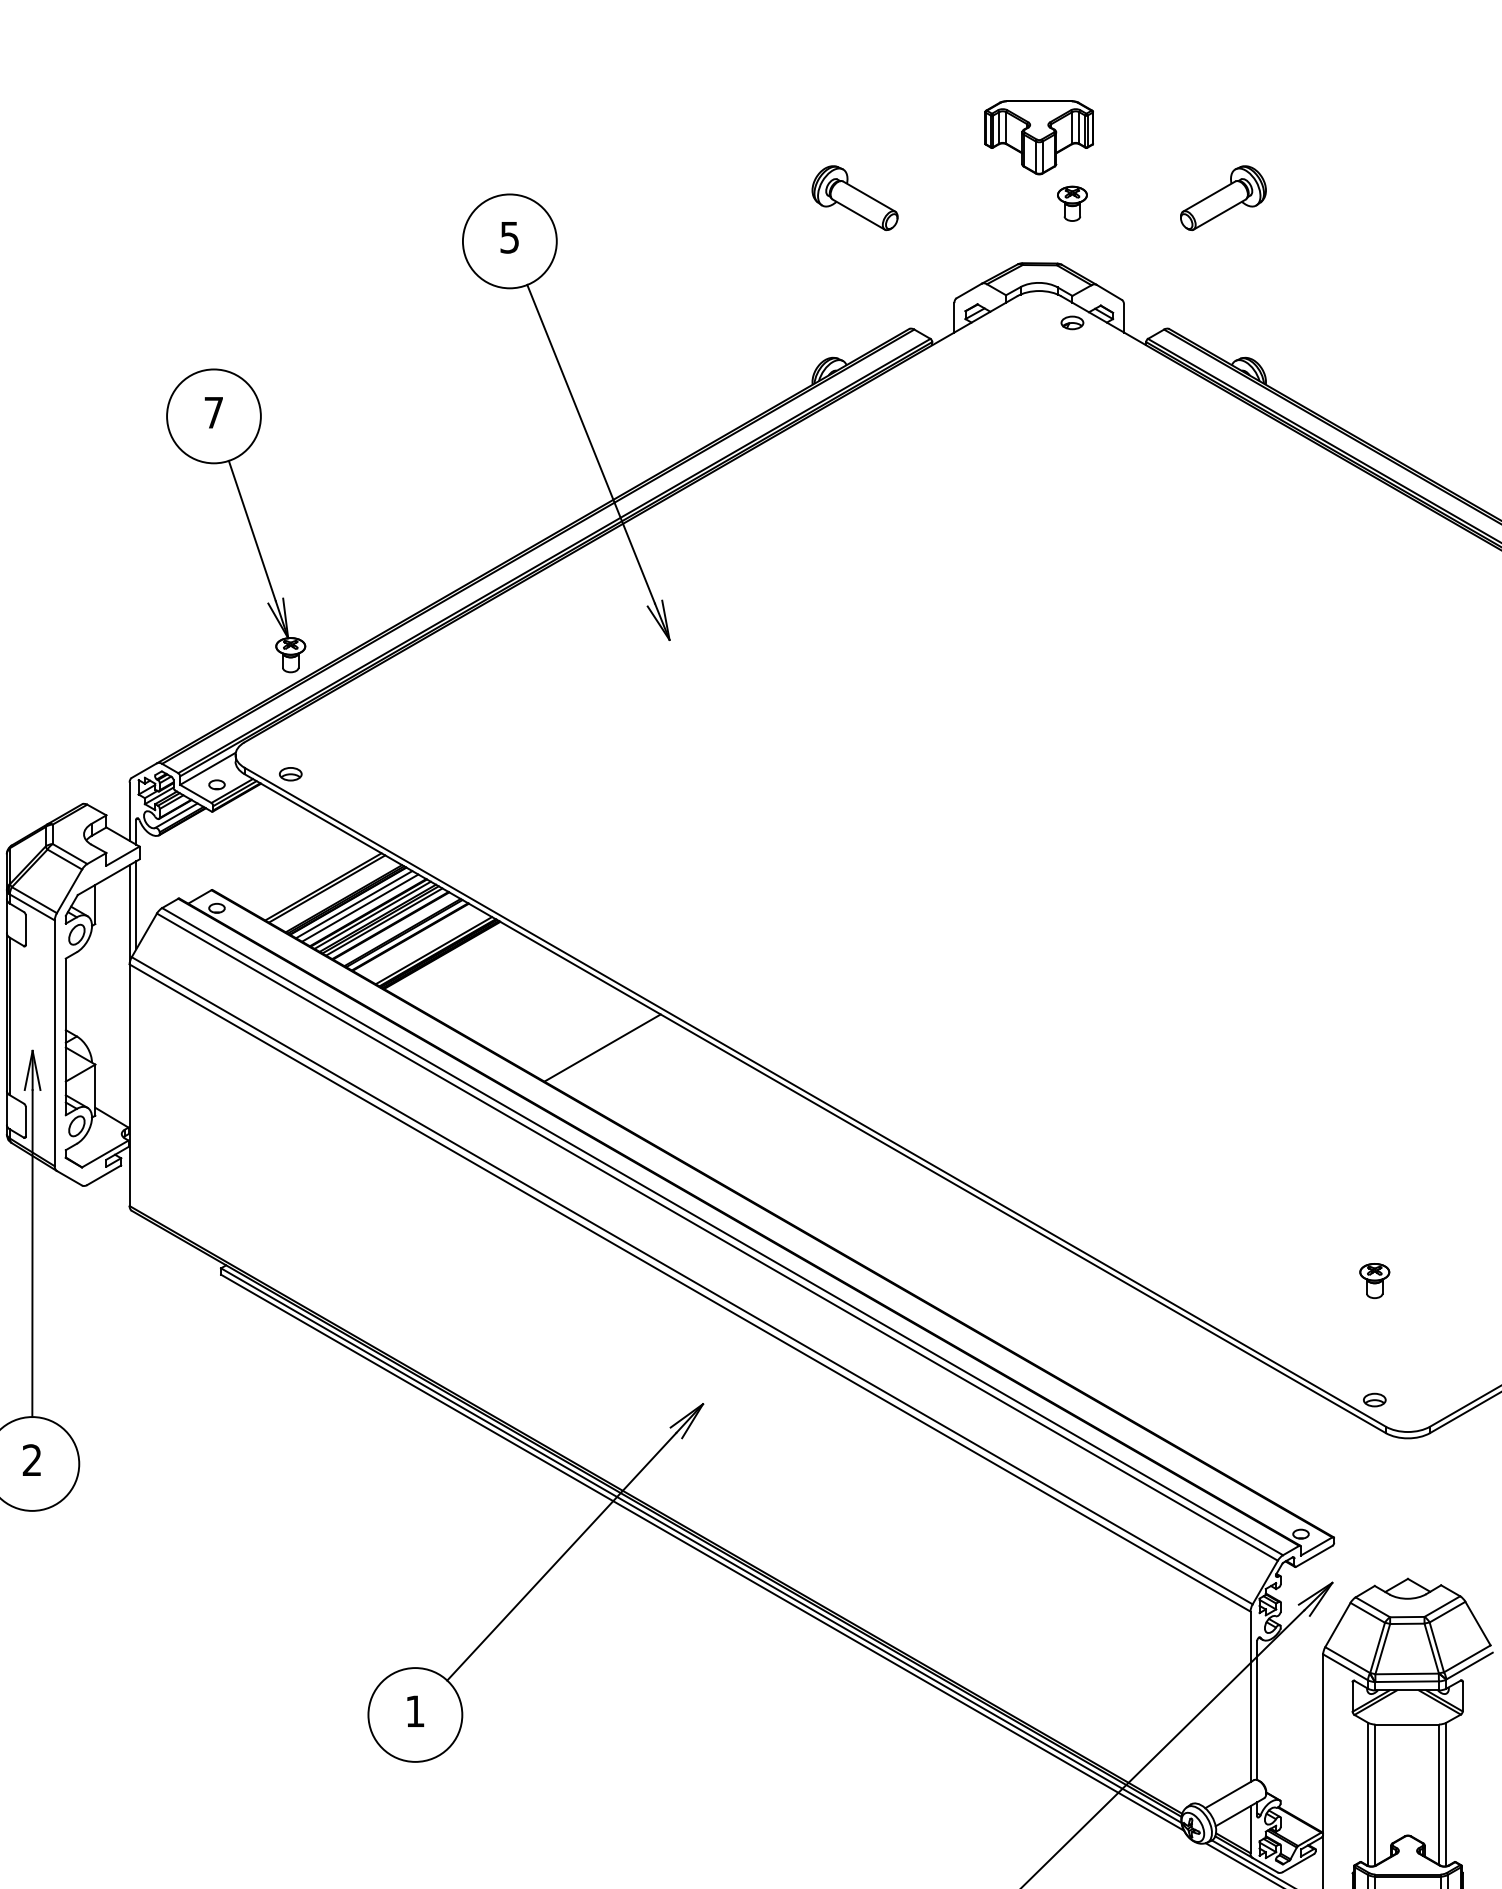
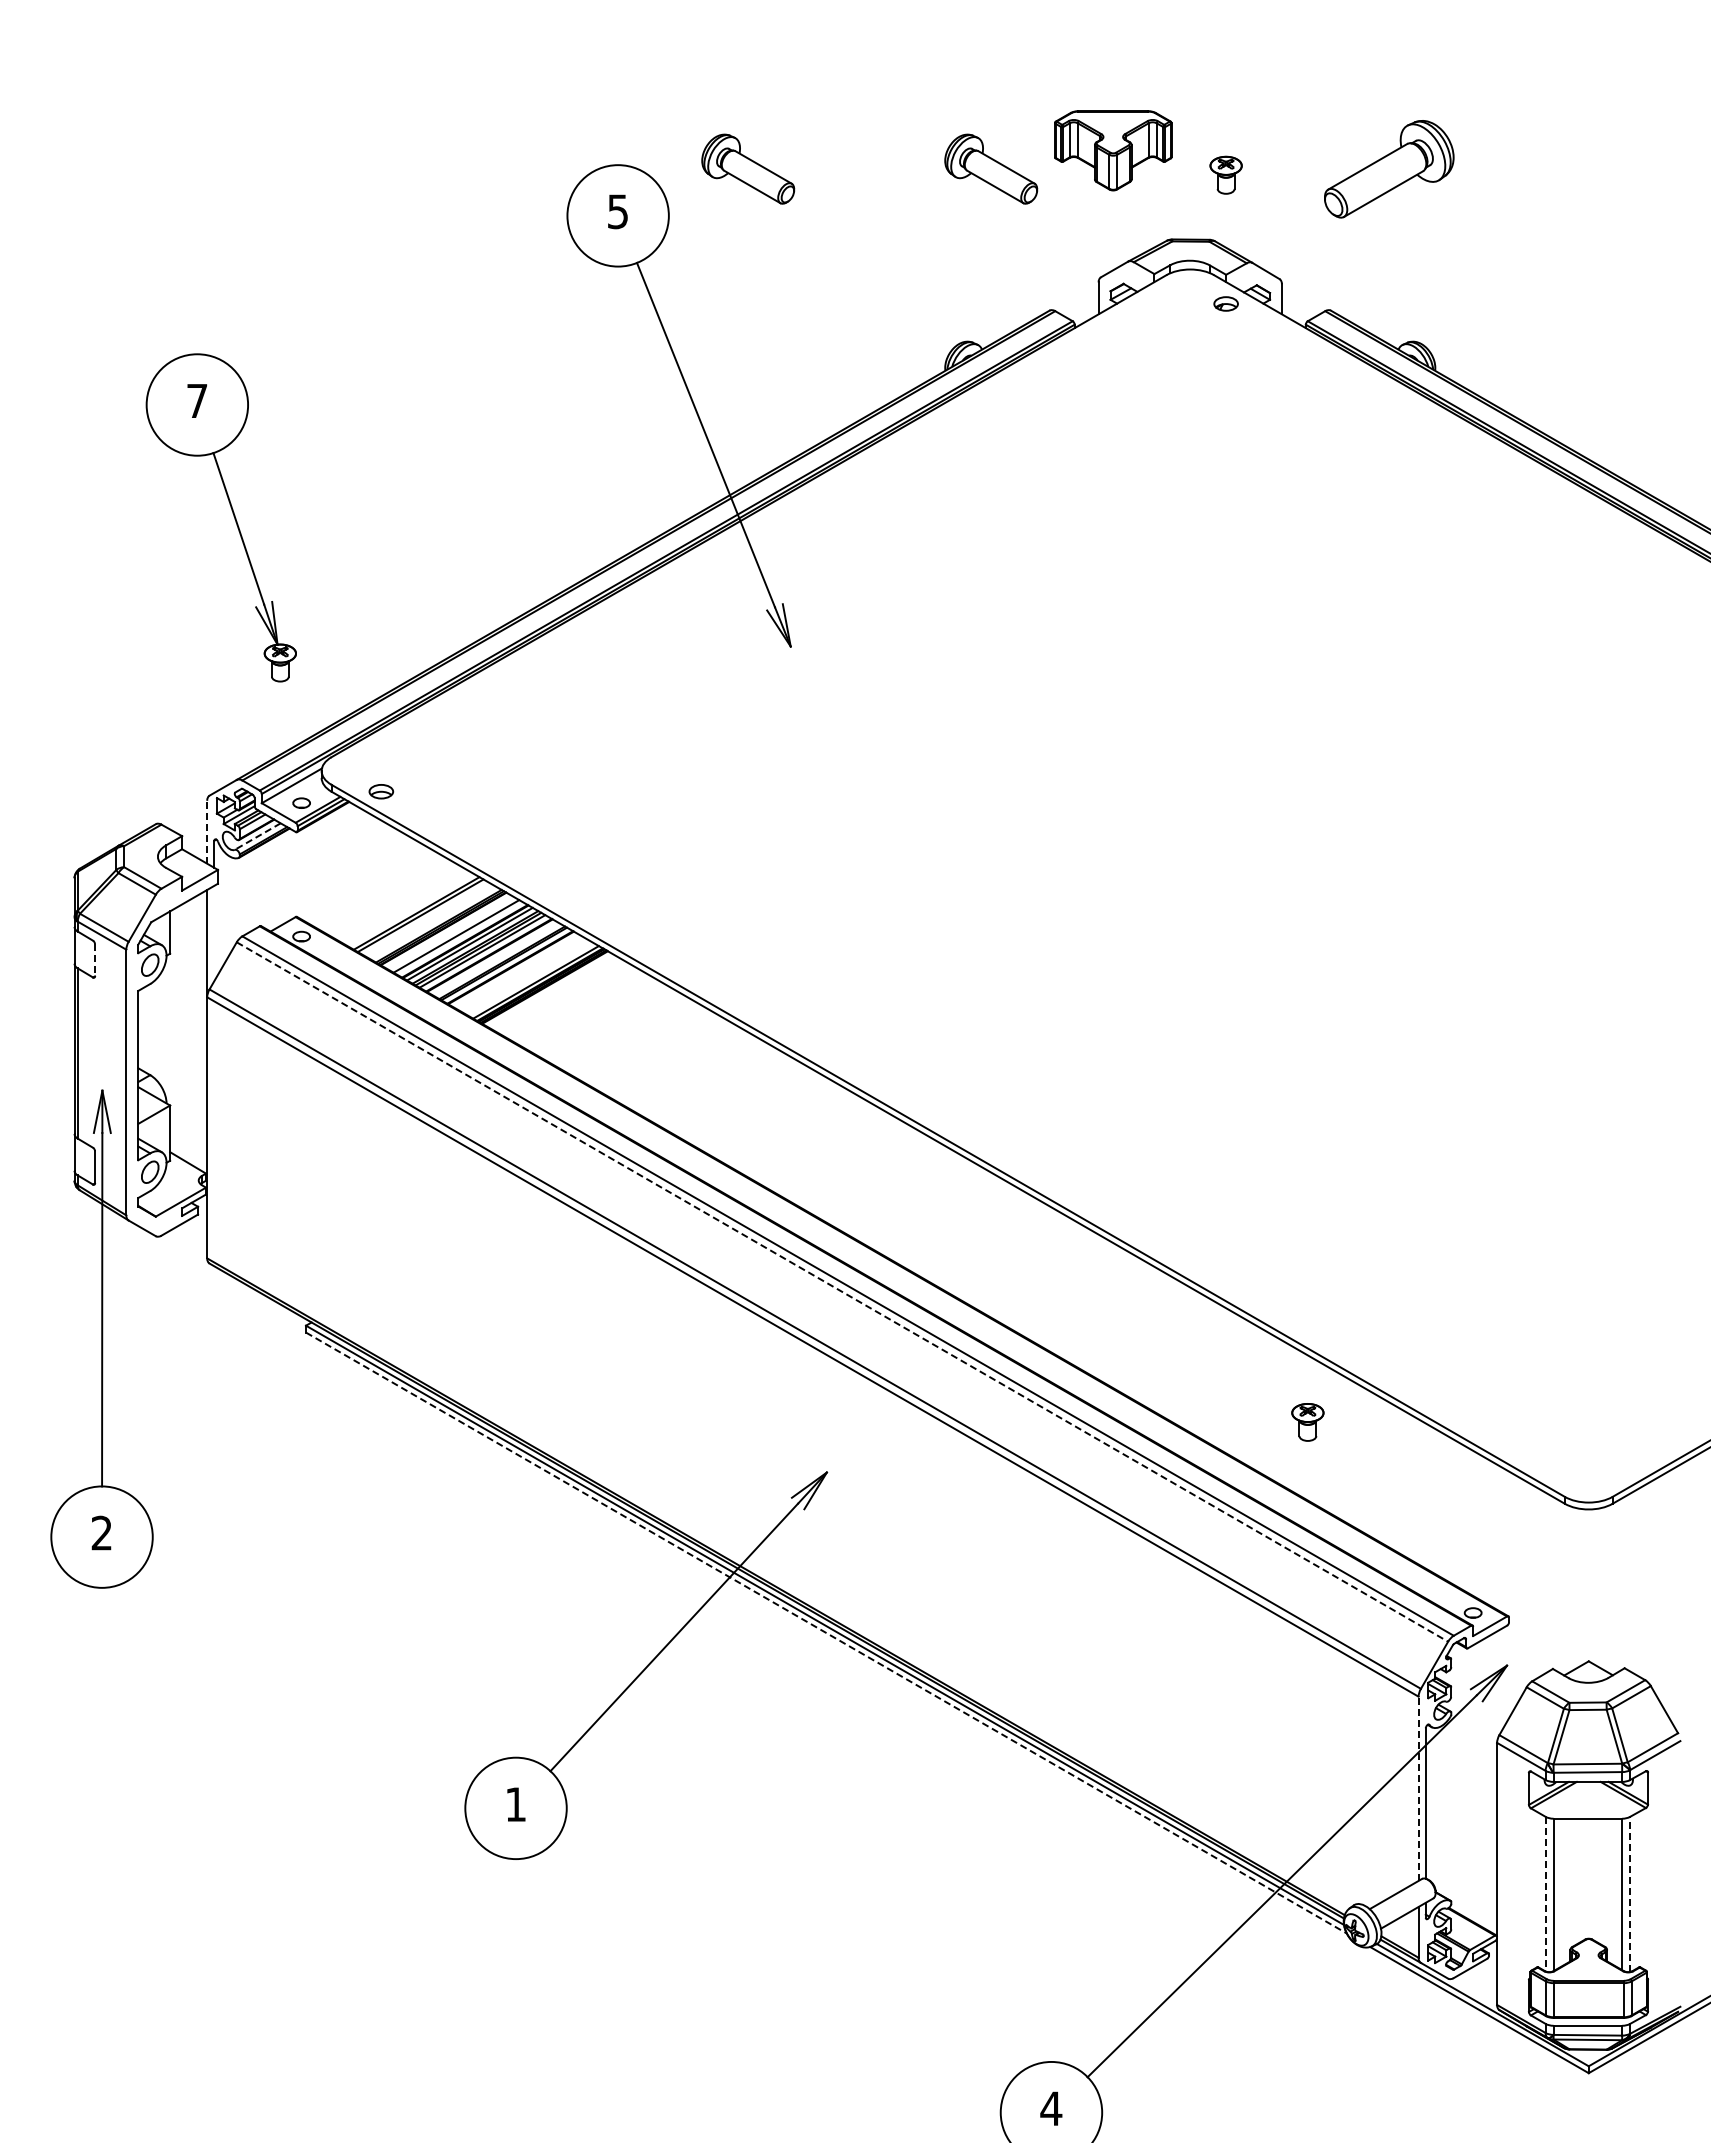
part: (1039, 137) -> (1113, 150), moved
part: (630, 197) -> (748, 168), added
part: (1223, 197) -> (1389, 168), size x1.4
part: (246, 516) -> (232, 513), moved
line: (129, 811) -> (207, 831), solid -> dashed
line: (176, 815) -> (257, 836), solid -> dashed
line: (353, 904) -> (449, 932), removed
line: (136, 905) -> (214, 933), removed
line: (26, 930) -> (95, 960), solid -> dashed
line: (602, 1047) -> (718, 1087), removed
line: (717, 1237) -> (842, 1292), solid -> dashed
part: (1374, 1281) -> (1307, 1422), moved
part: (1374, 1399) -> (1552, 1467), removed
line: (702, 1553) -> (826, 1633), solid -> dashed
line: (1250, 1696) -> (1418, 1788), solid -> dashed
line: (1367, 1794) -> (1545, 1894), solid -> dashed
line: (1446, 1794) -> (1630, 1894), solid -> dashed

